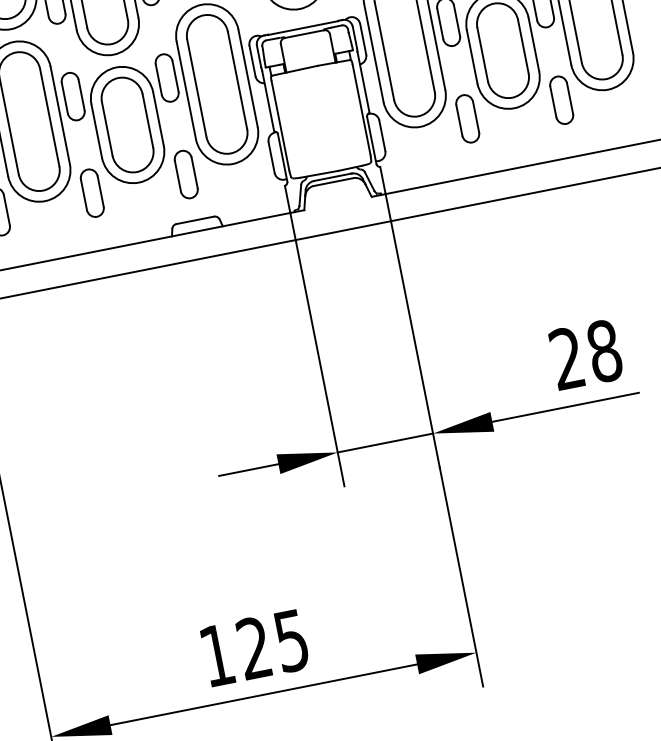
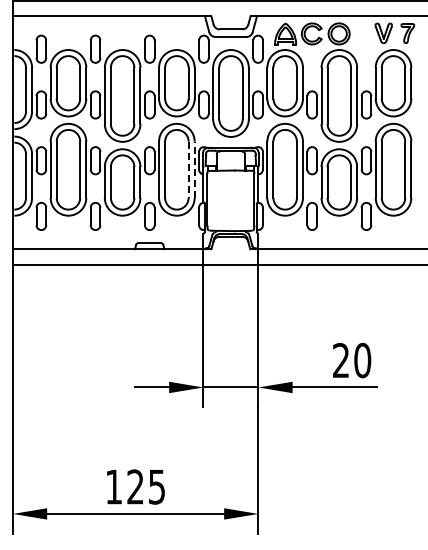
line: (247, 77) -> (194, 169), solid -> dashed
line: (237, 81) -> (188, 170), solid -> dashed
text: (604, 351) -> (362, 360), 28 -> 20

